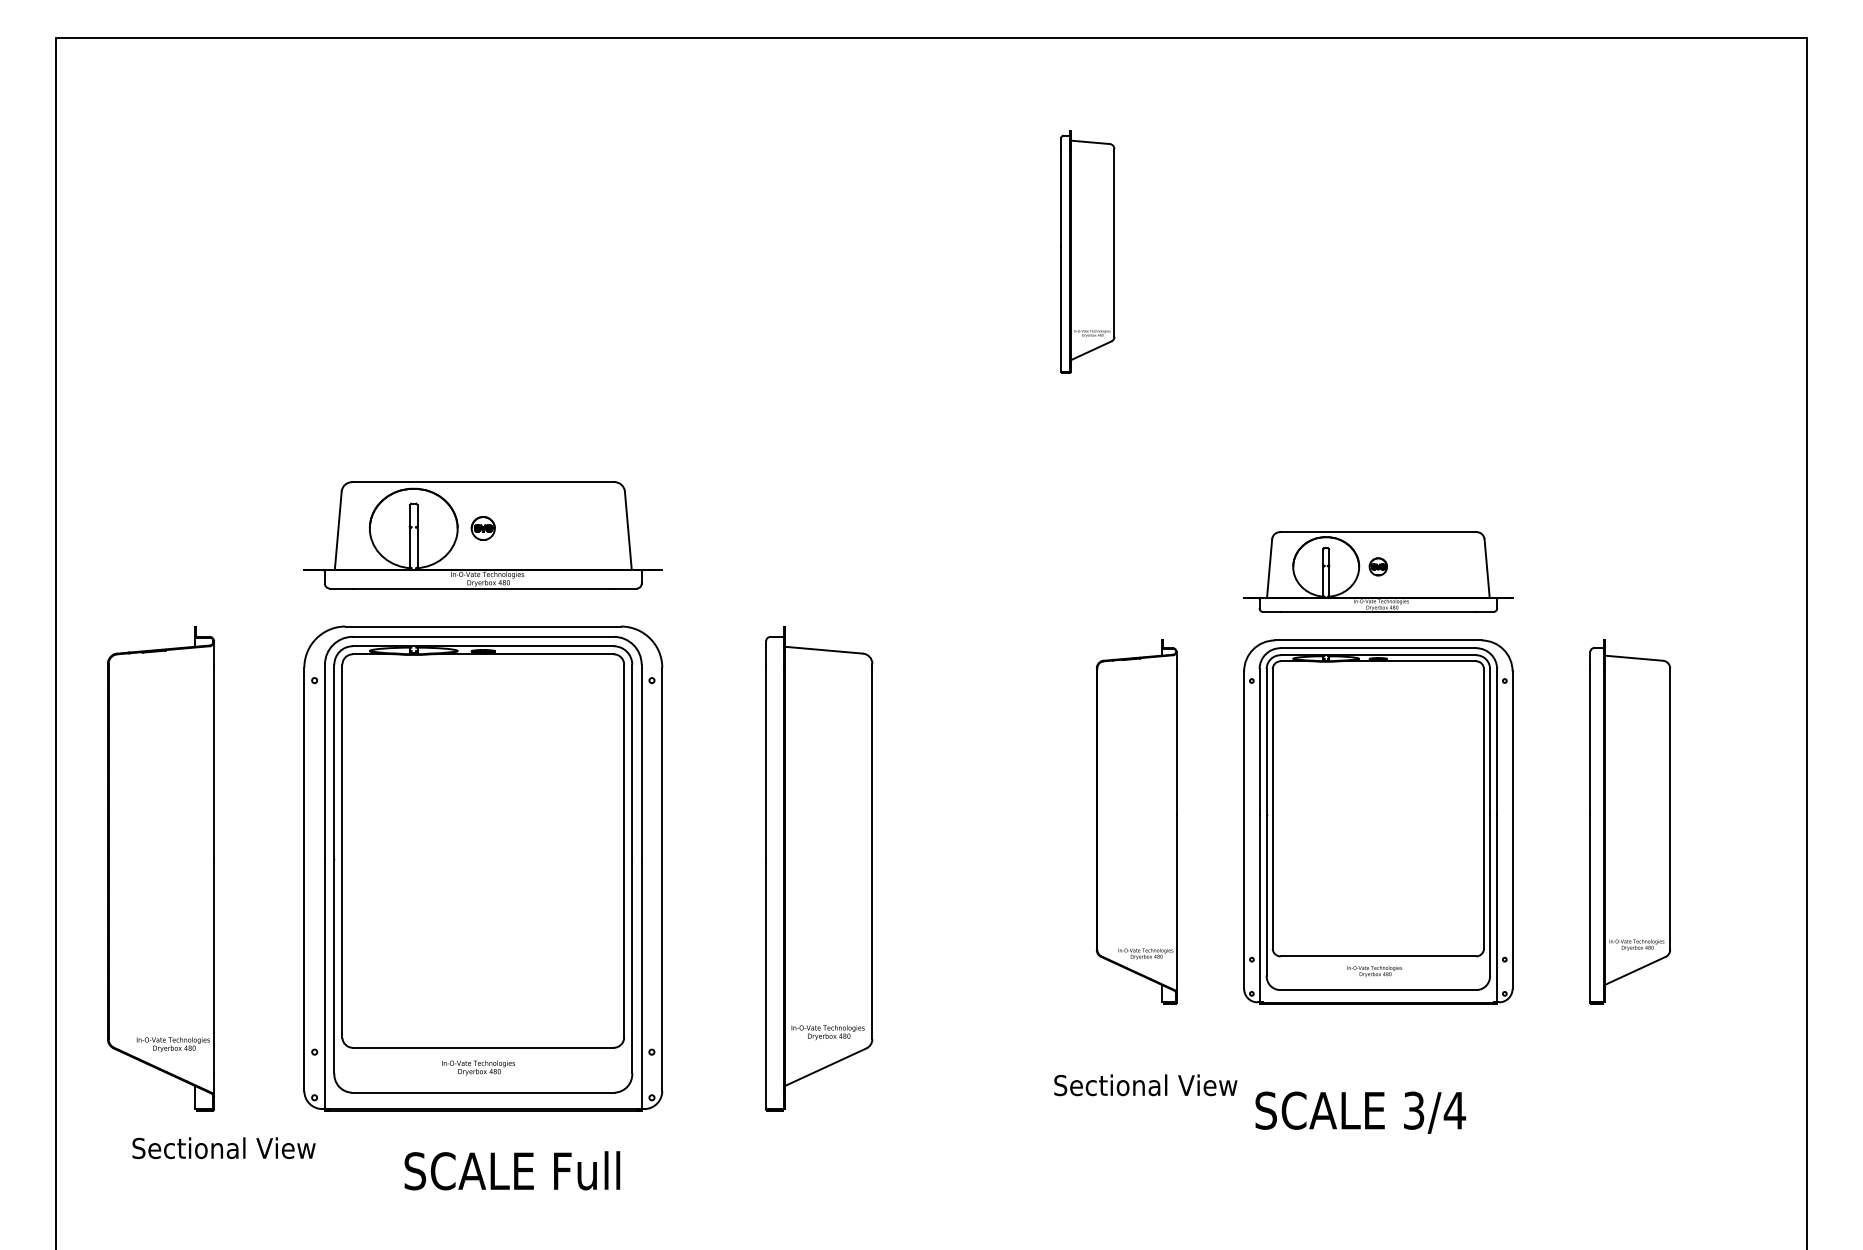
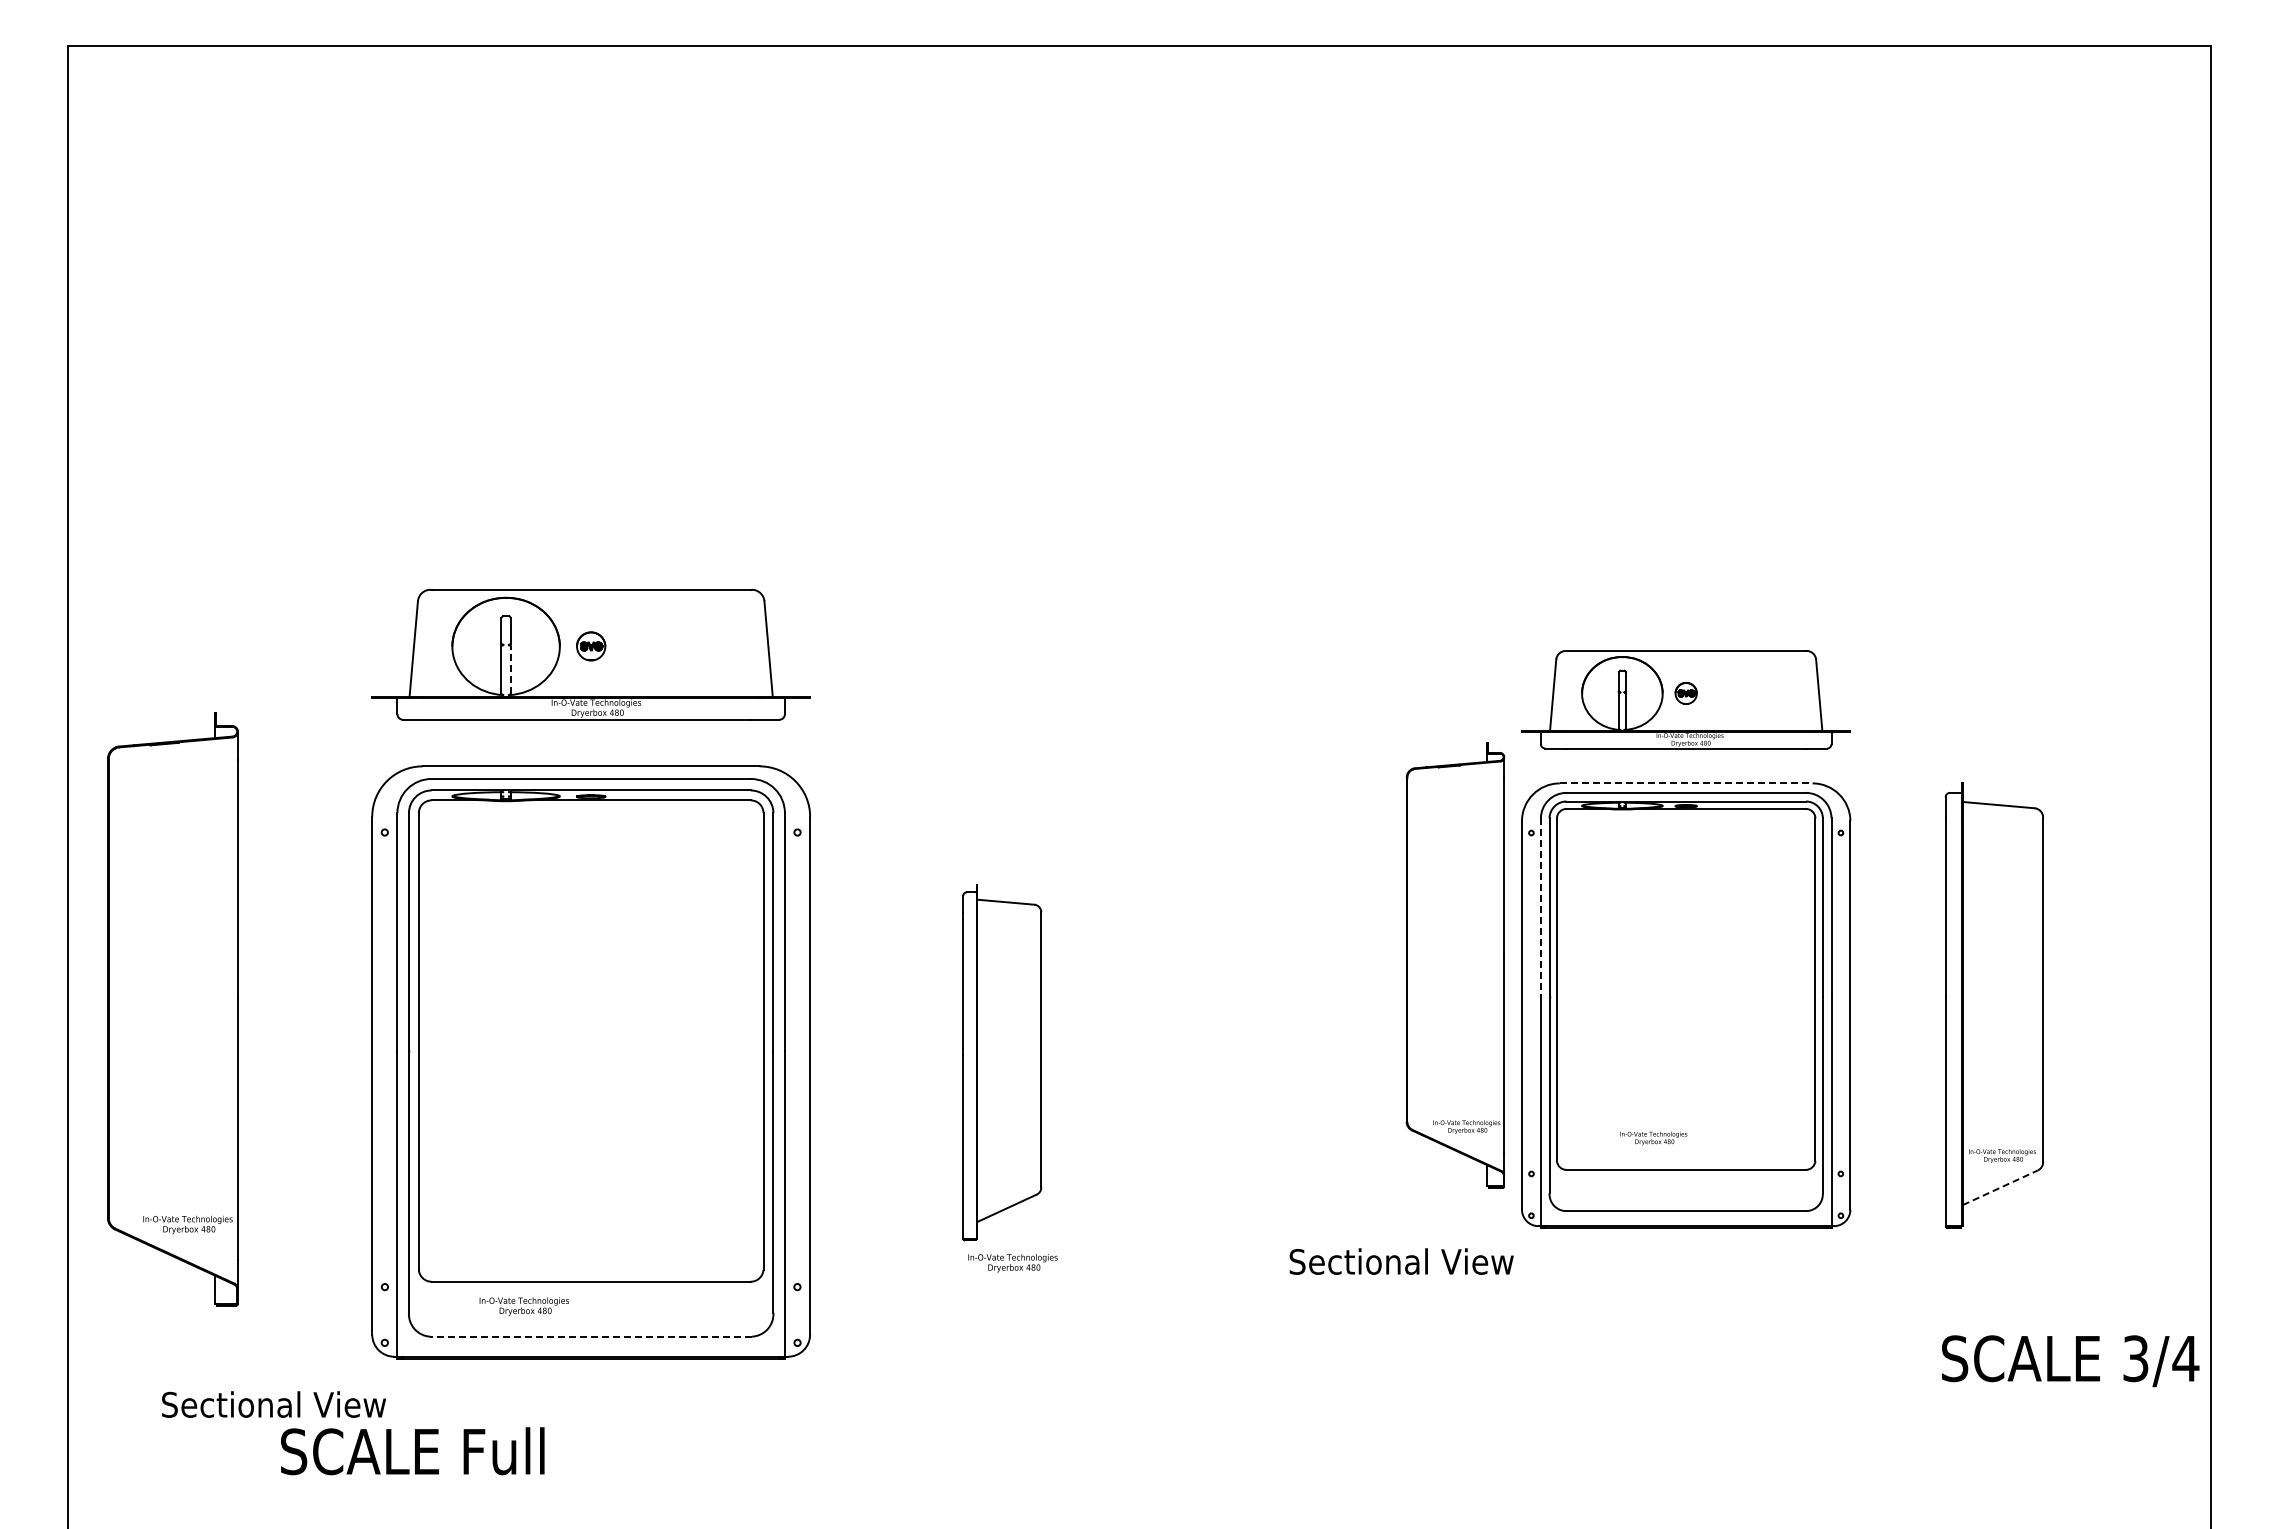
part: (1087, 251) -> (1330, 307), removed
line: (417, 547) -> (510, 669), solid -> dashed
line: (1378, 640) -> (1686, 783), solid -> dashed
line: (1259, 742) -> (1540, 908), solid -> dashed
part: (1136, 821) -> (1455, 965), moved
part: (160, 868) -> (172, 1009), moved
part: (819, 868) -> (1002, 1062), size x0.6
line: (1635, 970) -> (2000, 1187), solid -> dashed
text: (1374, 971) -> (1653, 1138), moved
text: (477, 1068) -> (523, 1306), moved
text: (1145, 1085) -> (1401, 1261), moved
line: (483, 1092) -> (591, 1336), solid -> dashed
text: (1360, 1112) -> (2070, 1361), moved
text: (512, 1171) -> (412, 1451), moved

